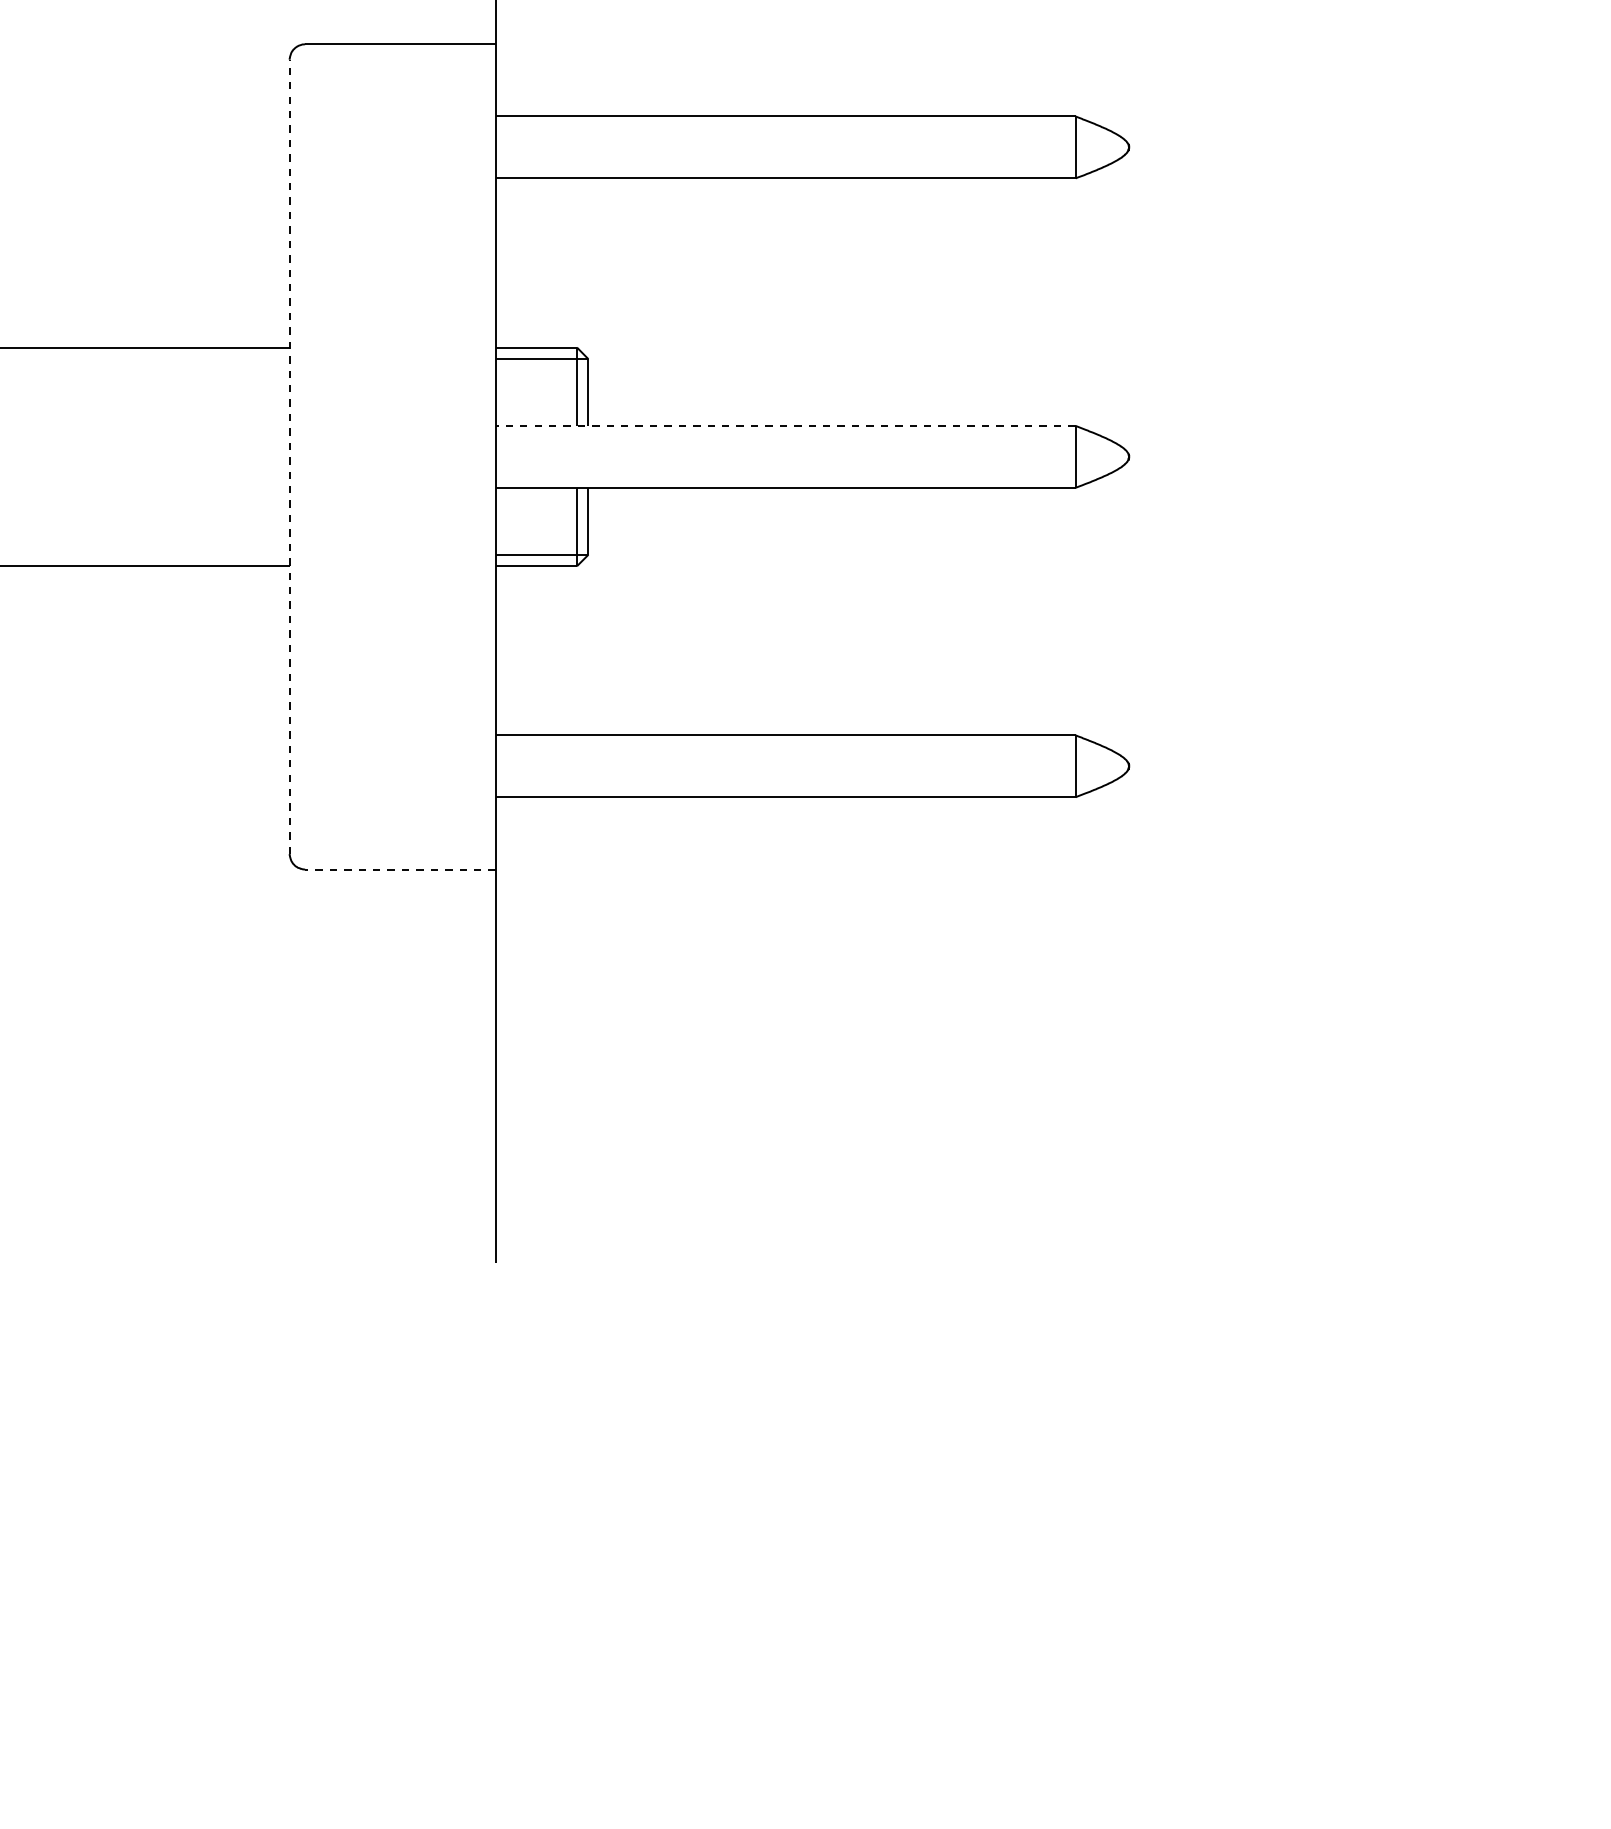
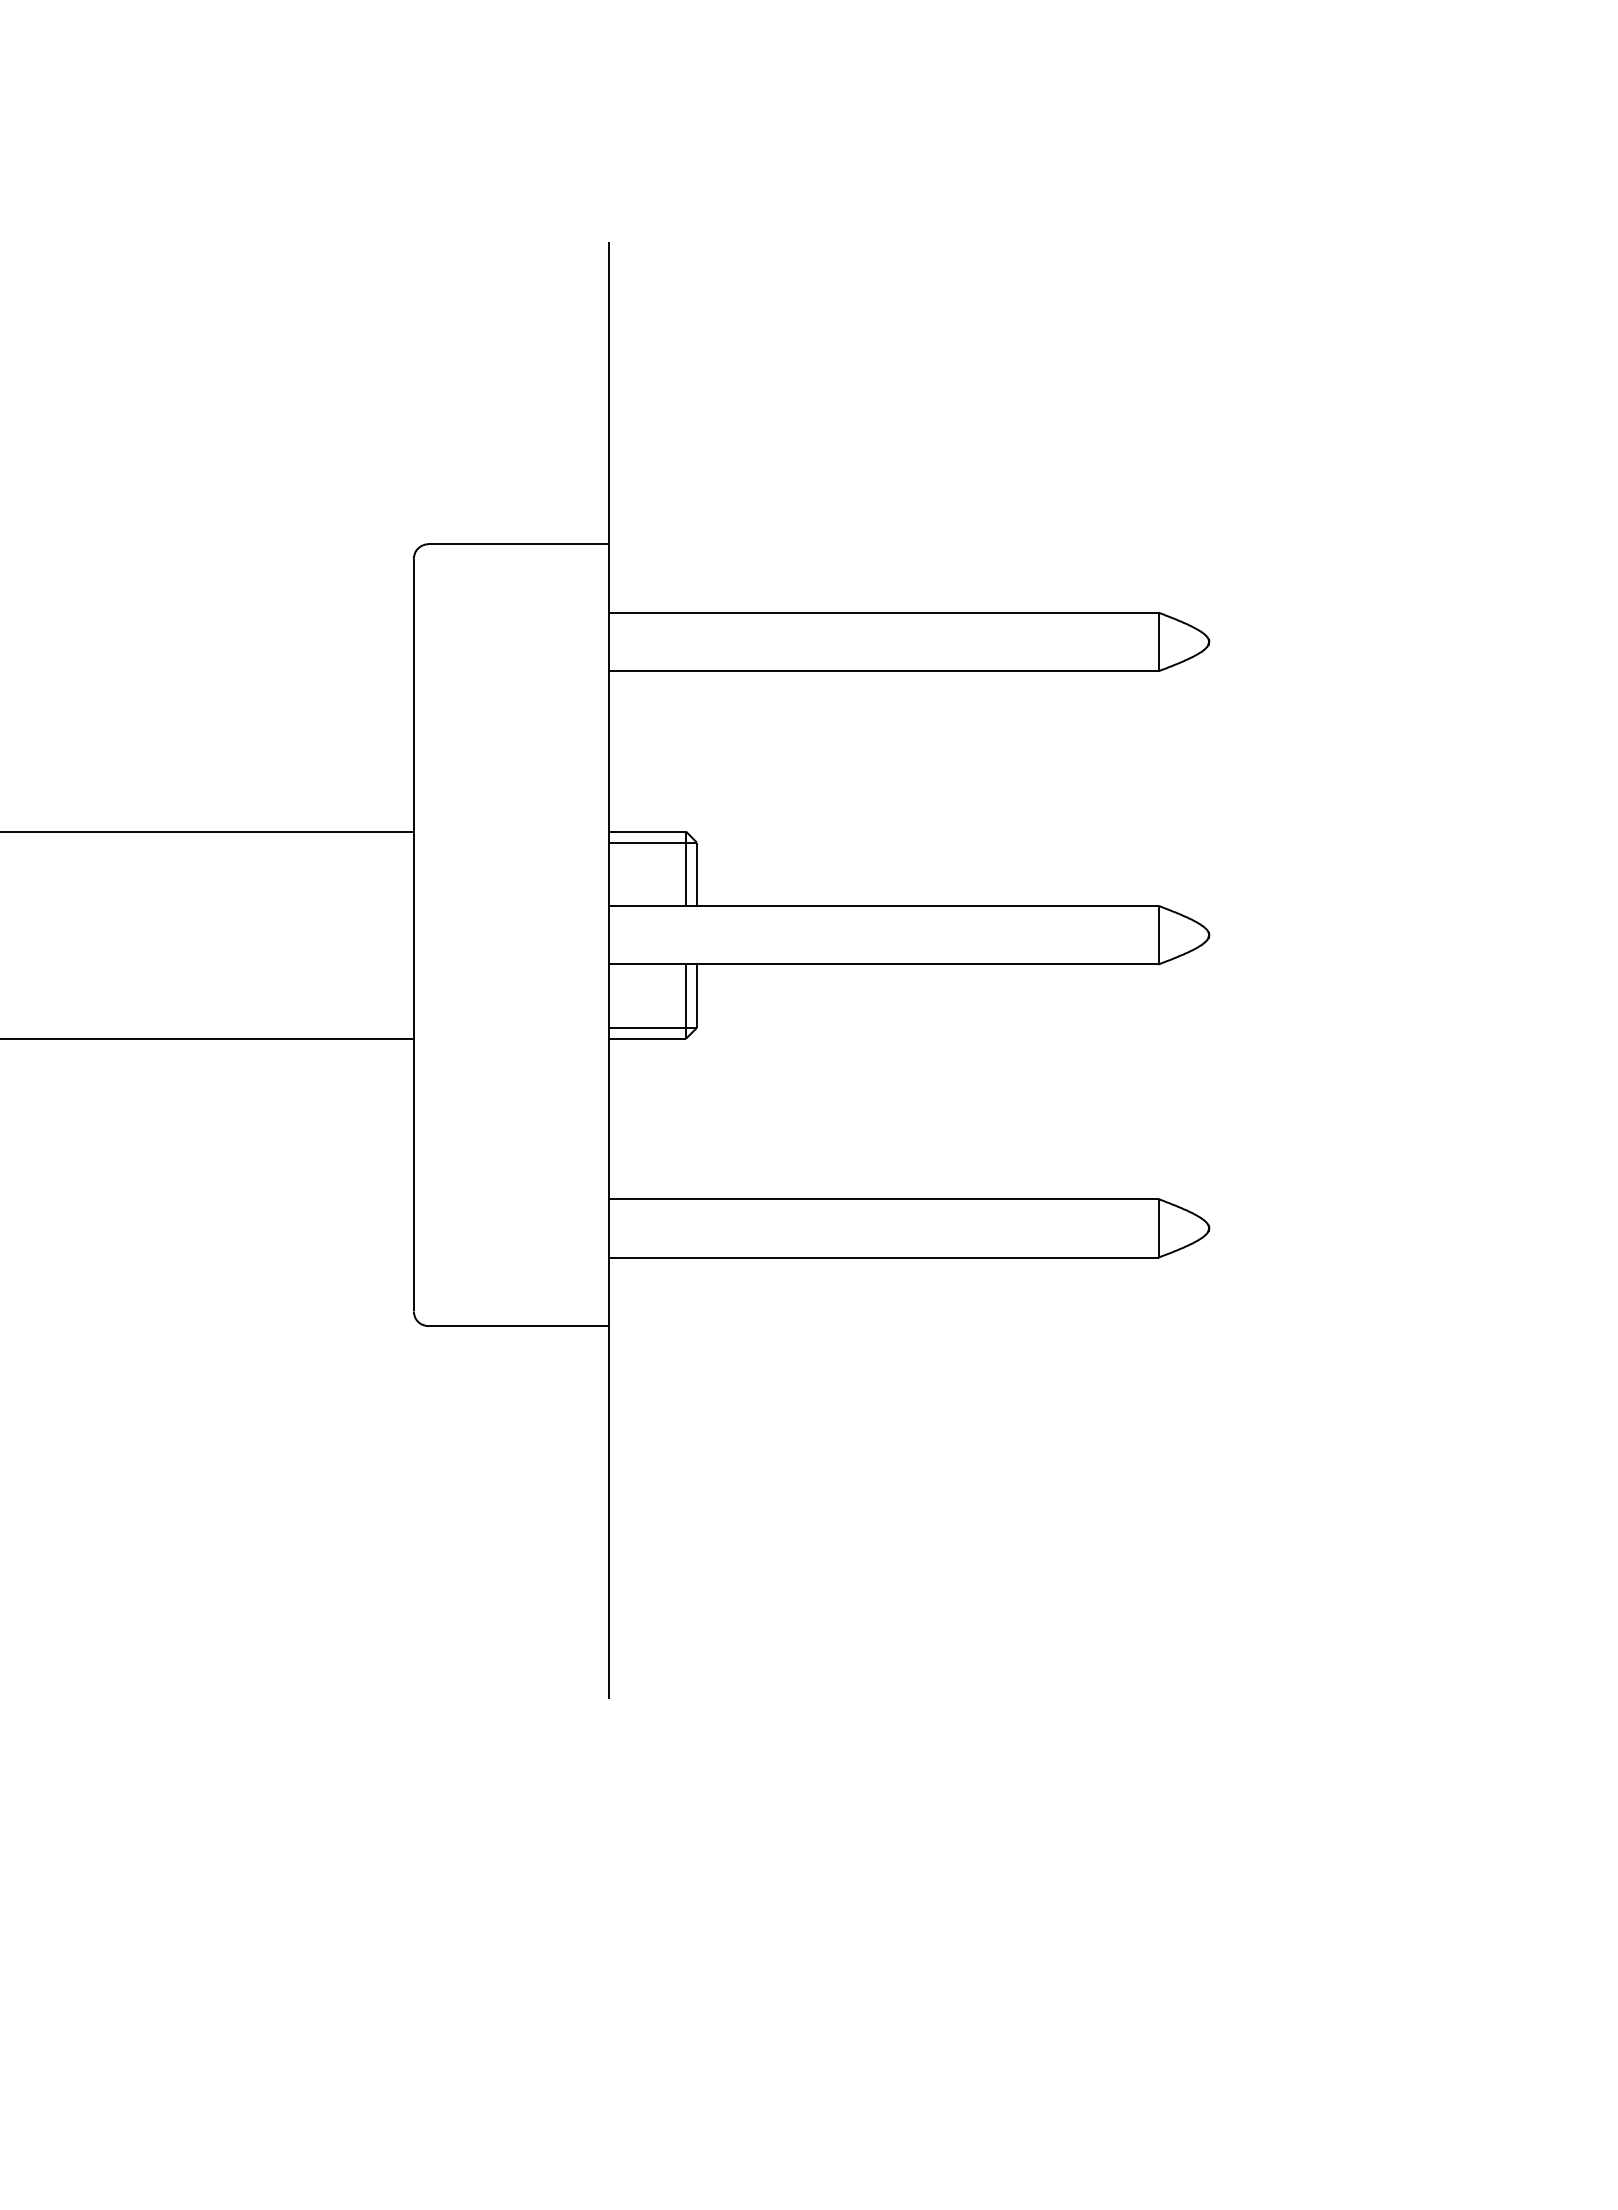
line: (785, 425) -> (883, 905), dashed -> solid
line: (289, 456) -> (413, 934), dashed -> solid
line: (400, 869) -> (518, 1326), dashed -> solid

